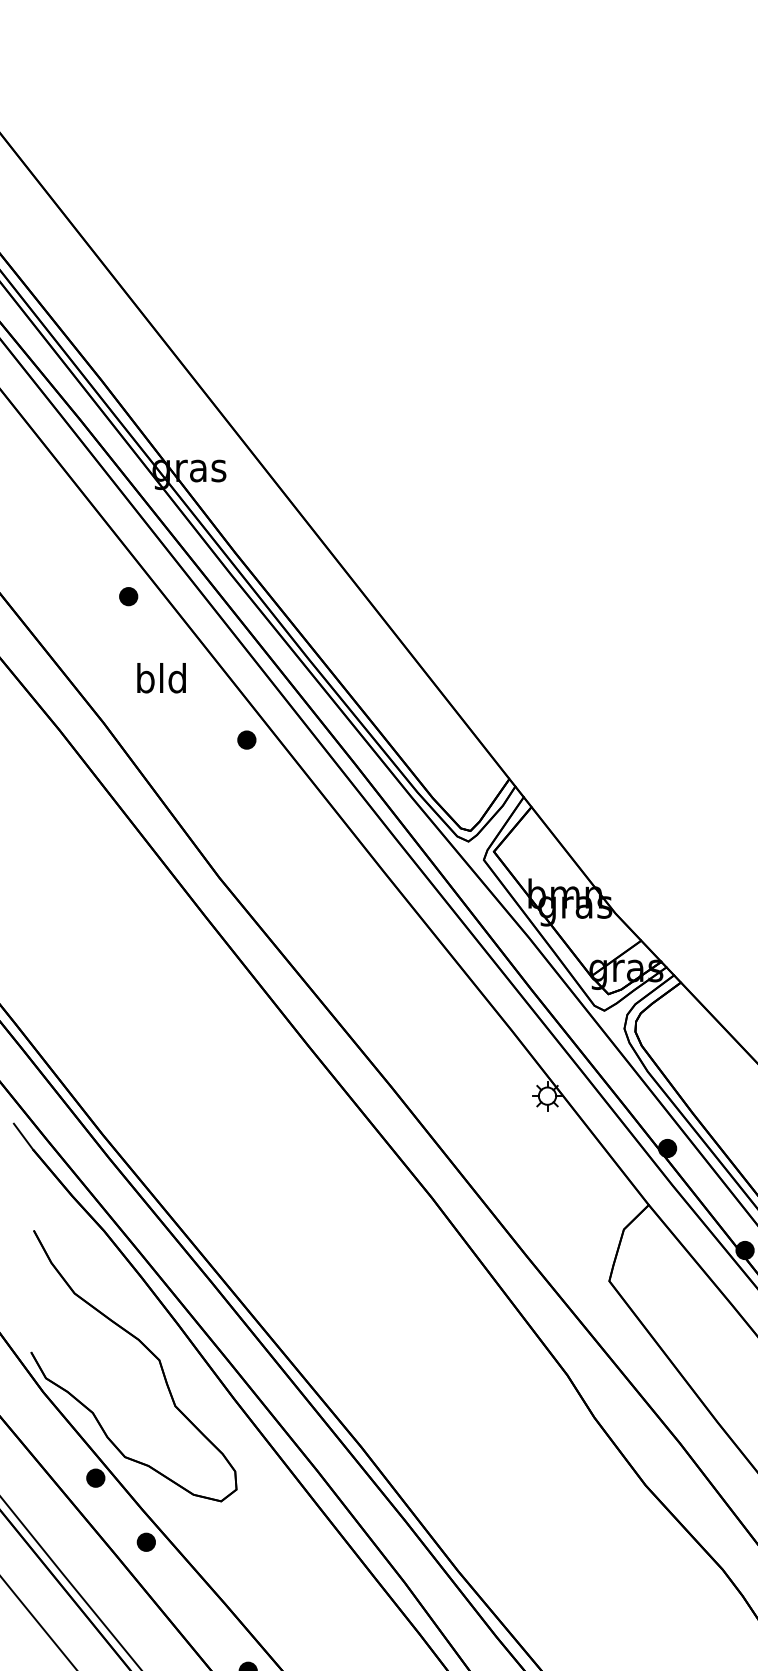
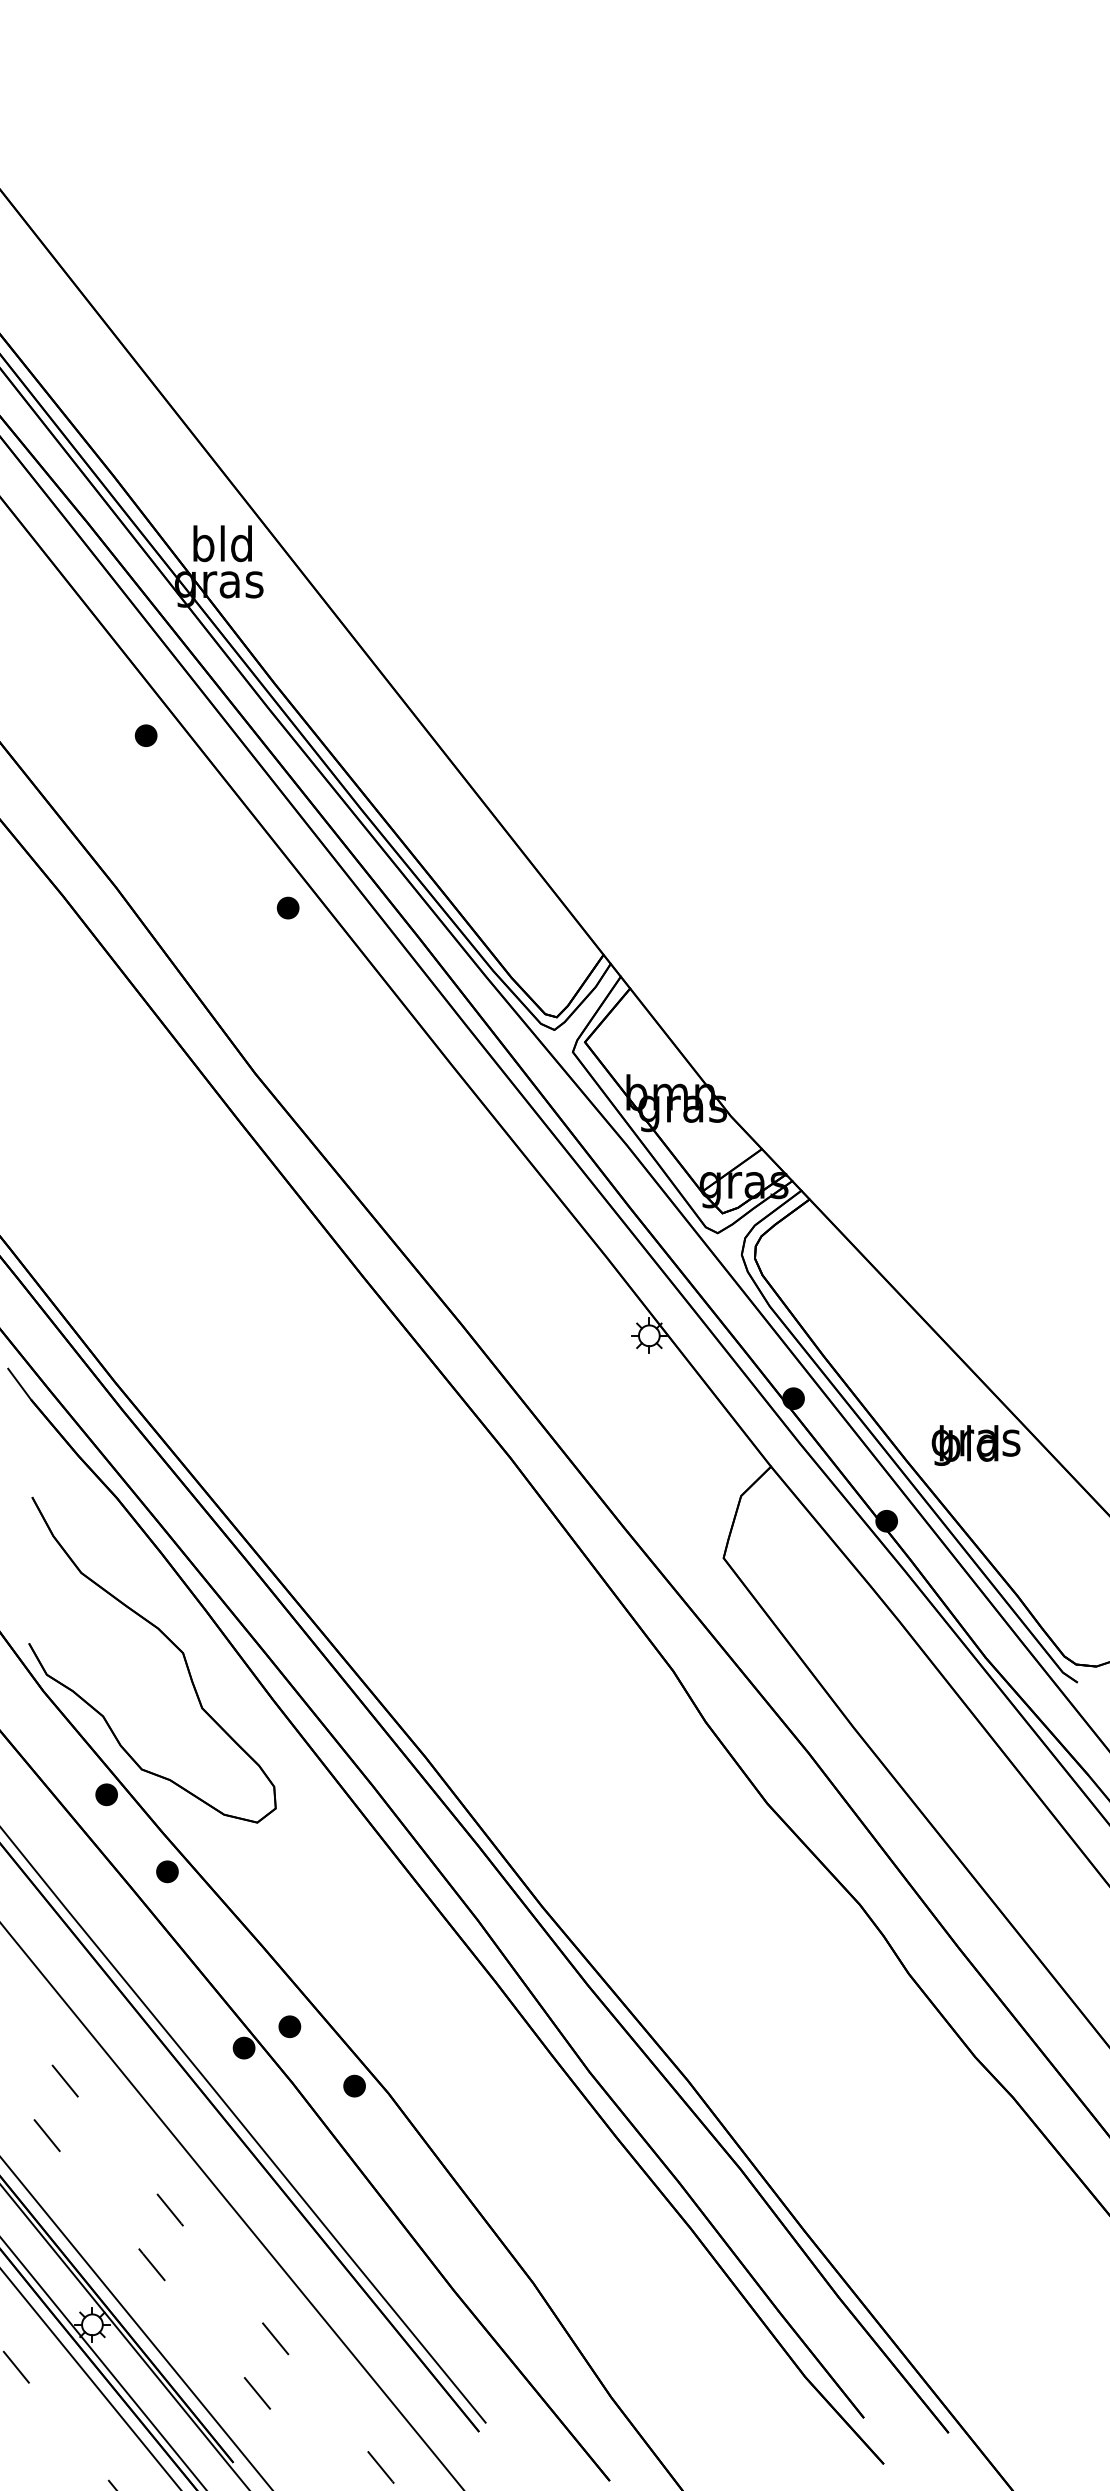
text: (161, 678) -> (222, 543), moved

